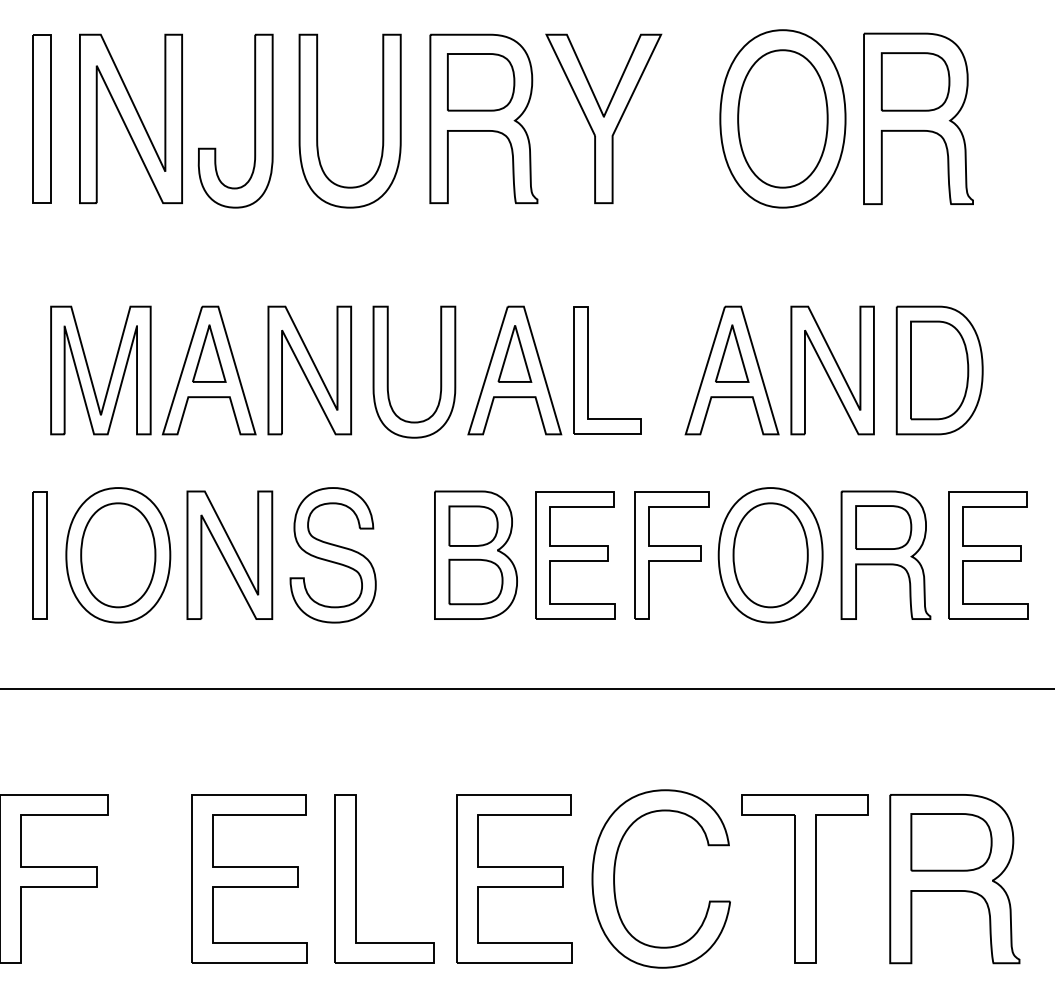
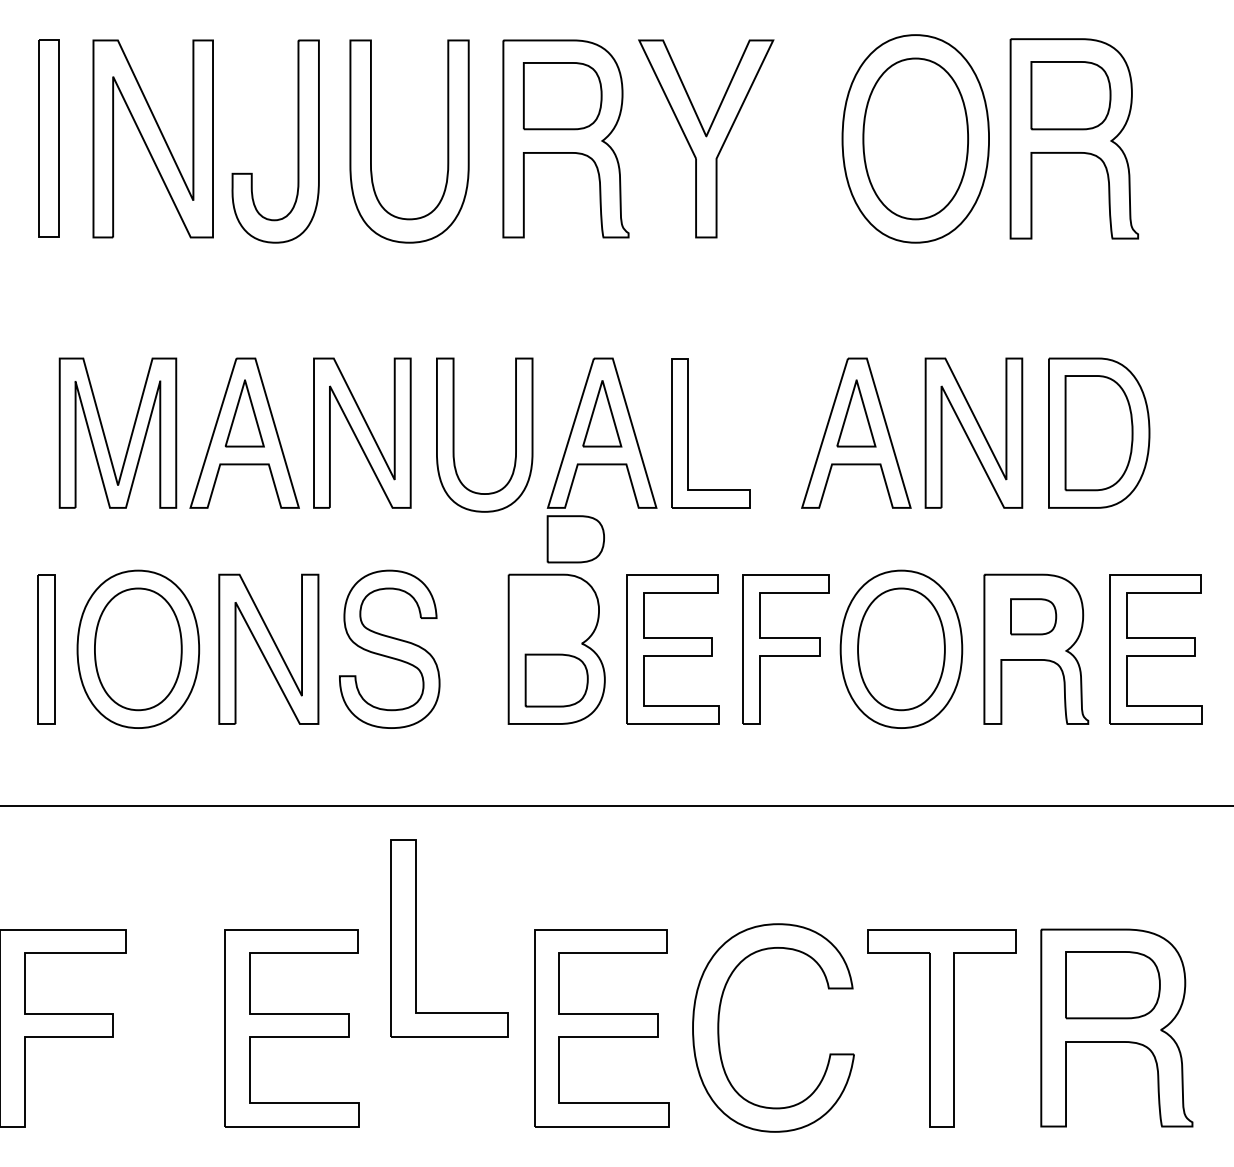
part: (473, 526) -> (575, 539), moved
part: (883, 527) -> (1033, 616), size x0.7
part: (356, 879) -> (416, 938), moved

